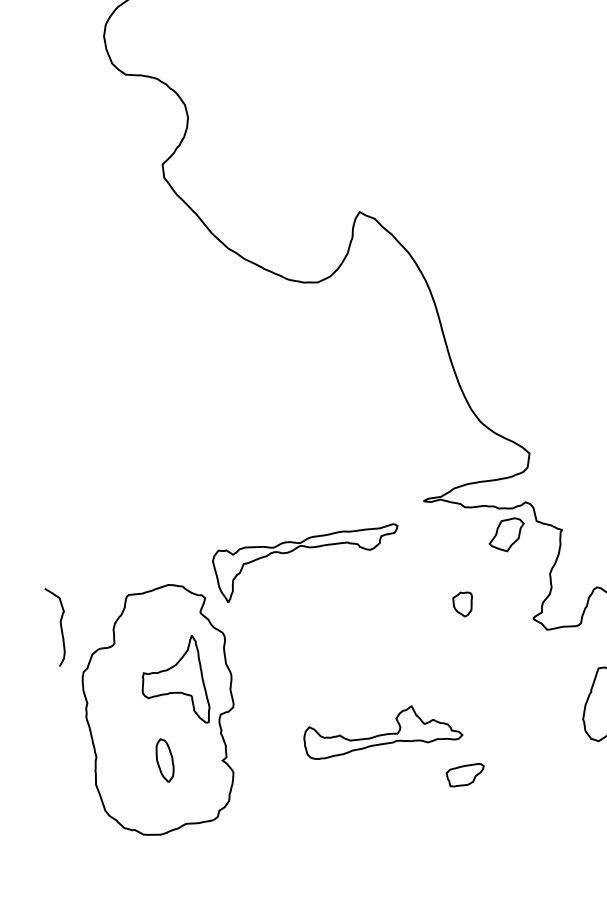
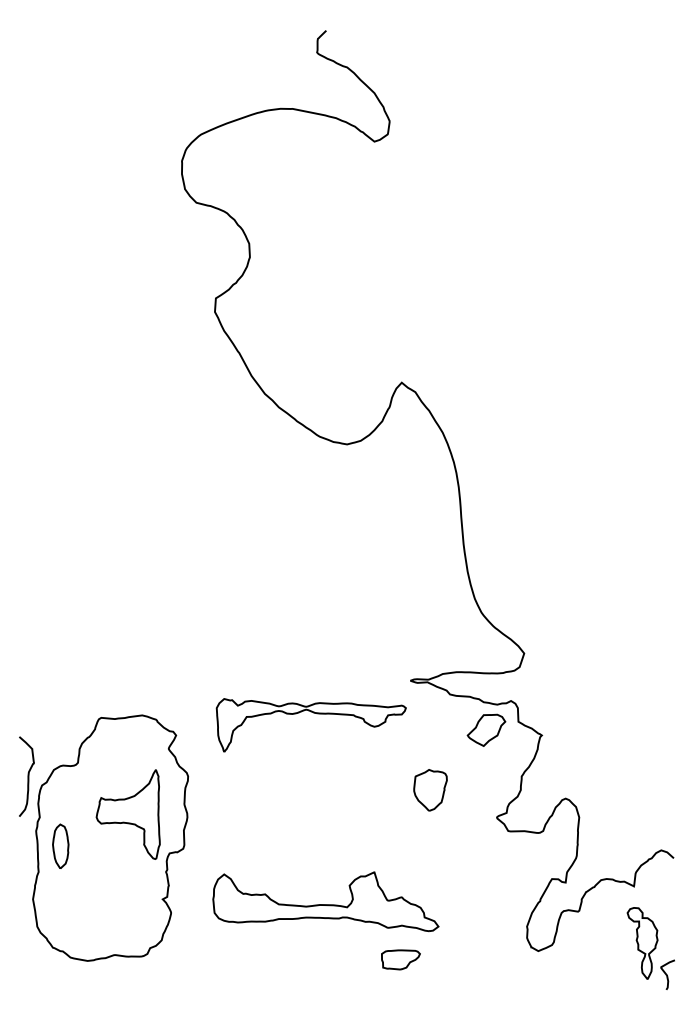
part: (308, 548) -> (313, 713), moved
part: (463, 604) -> (430, 790), size x1.67
curve: (60, 625) -> (27, 776), moved
part: (381, 732) -> (325, 901), size x1.43
part: (164, 759) -> (60, 845), moved

